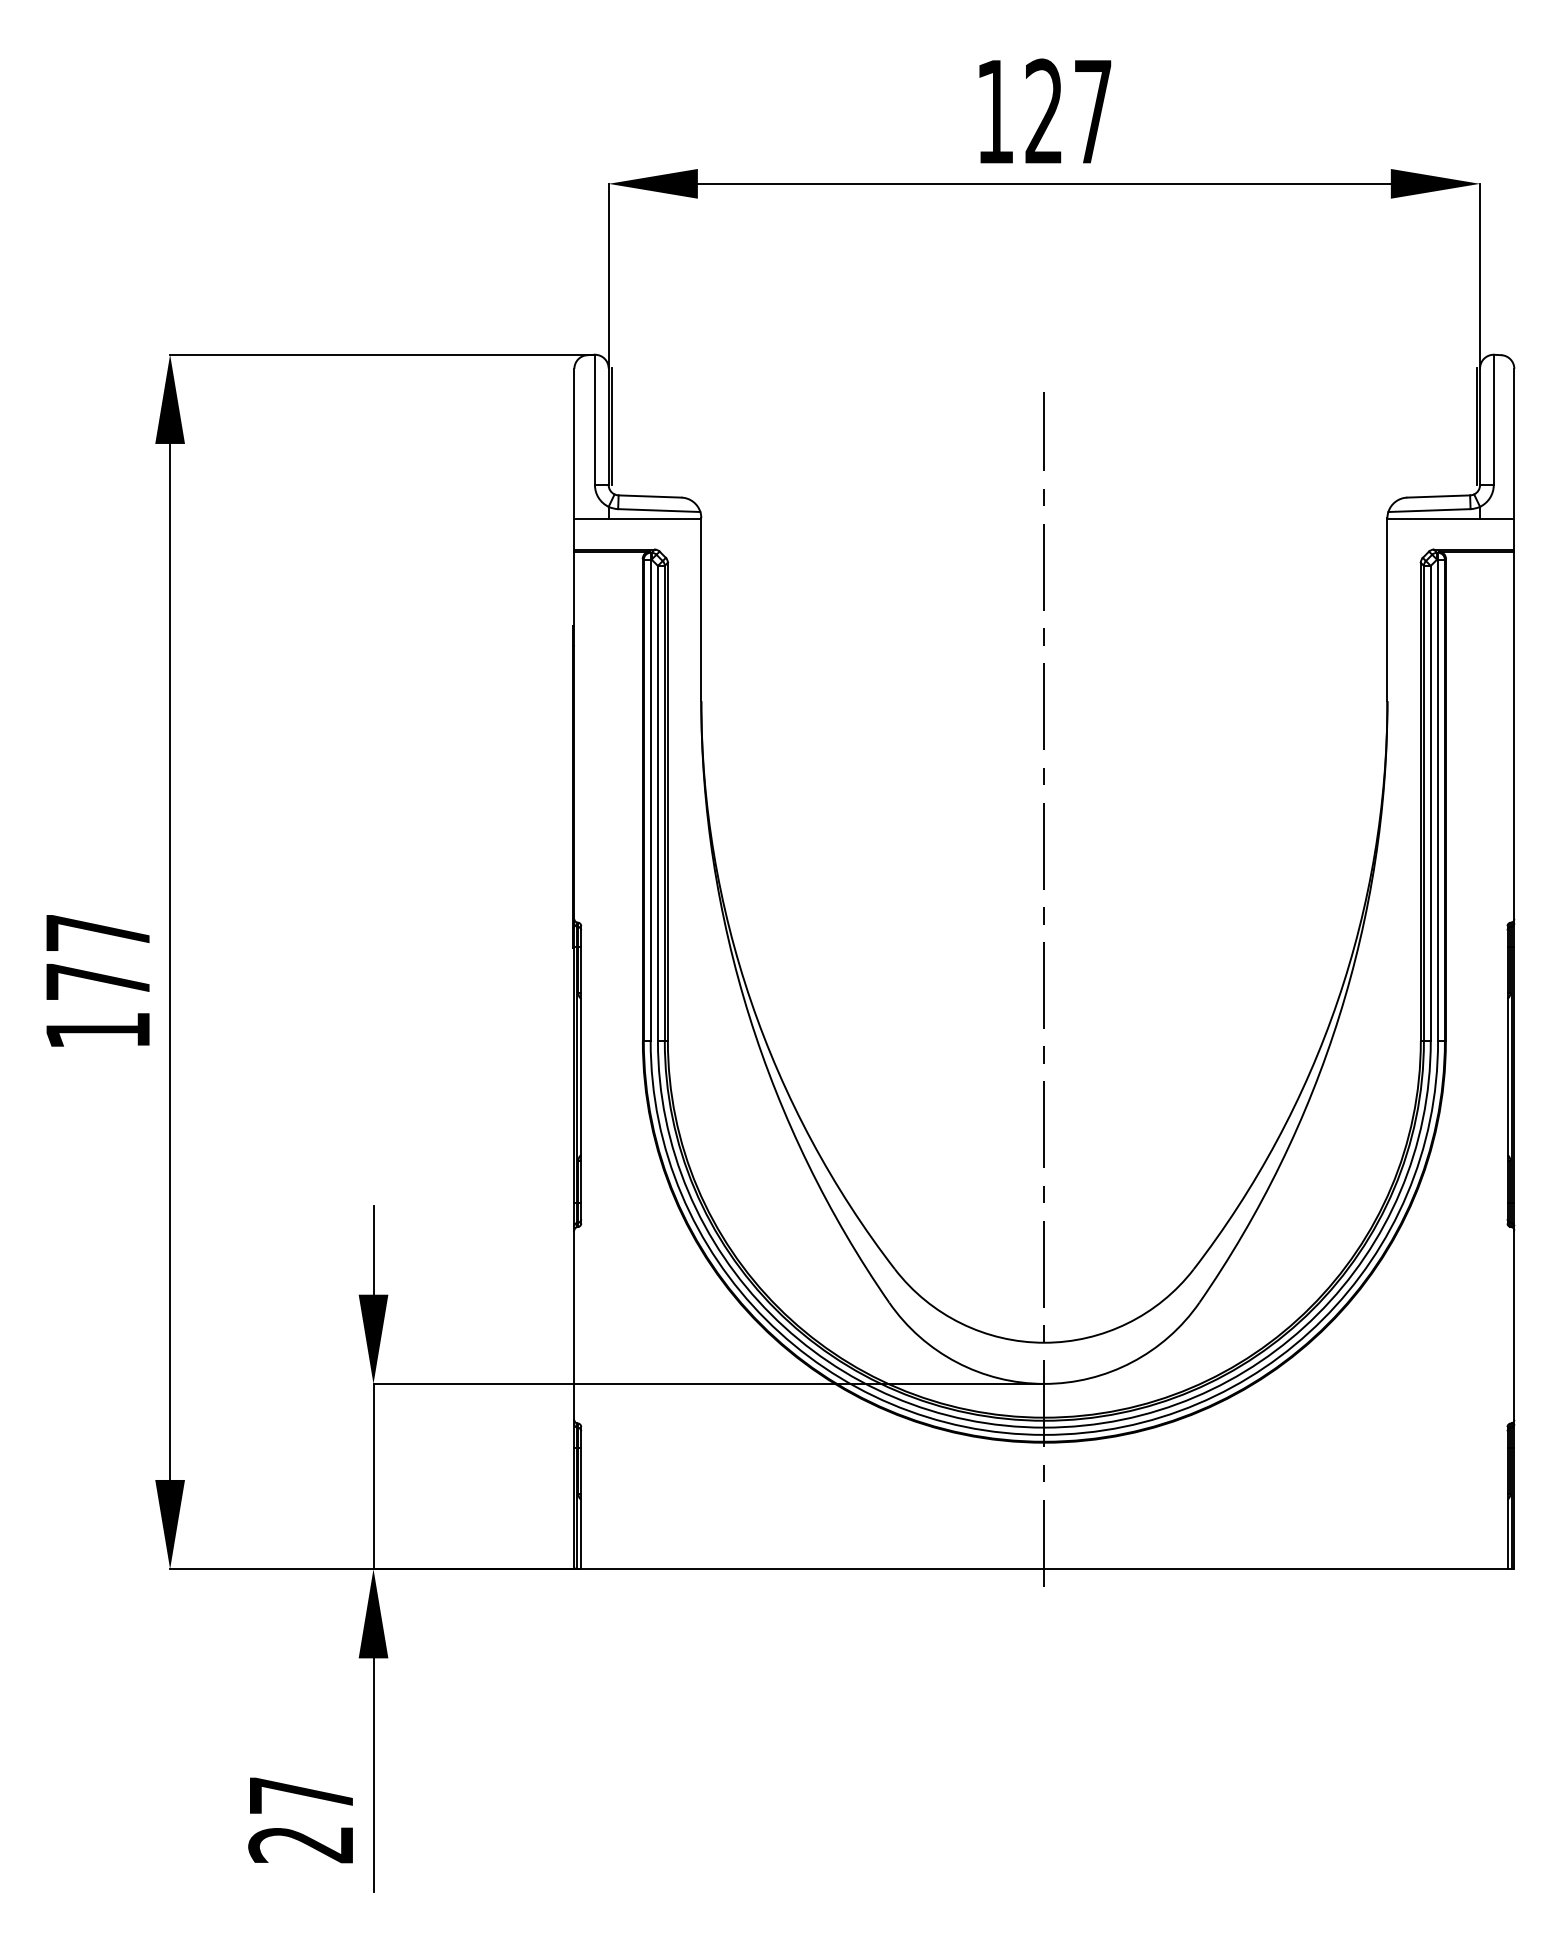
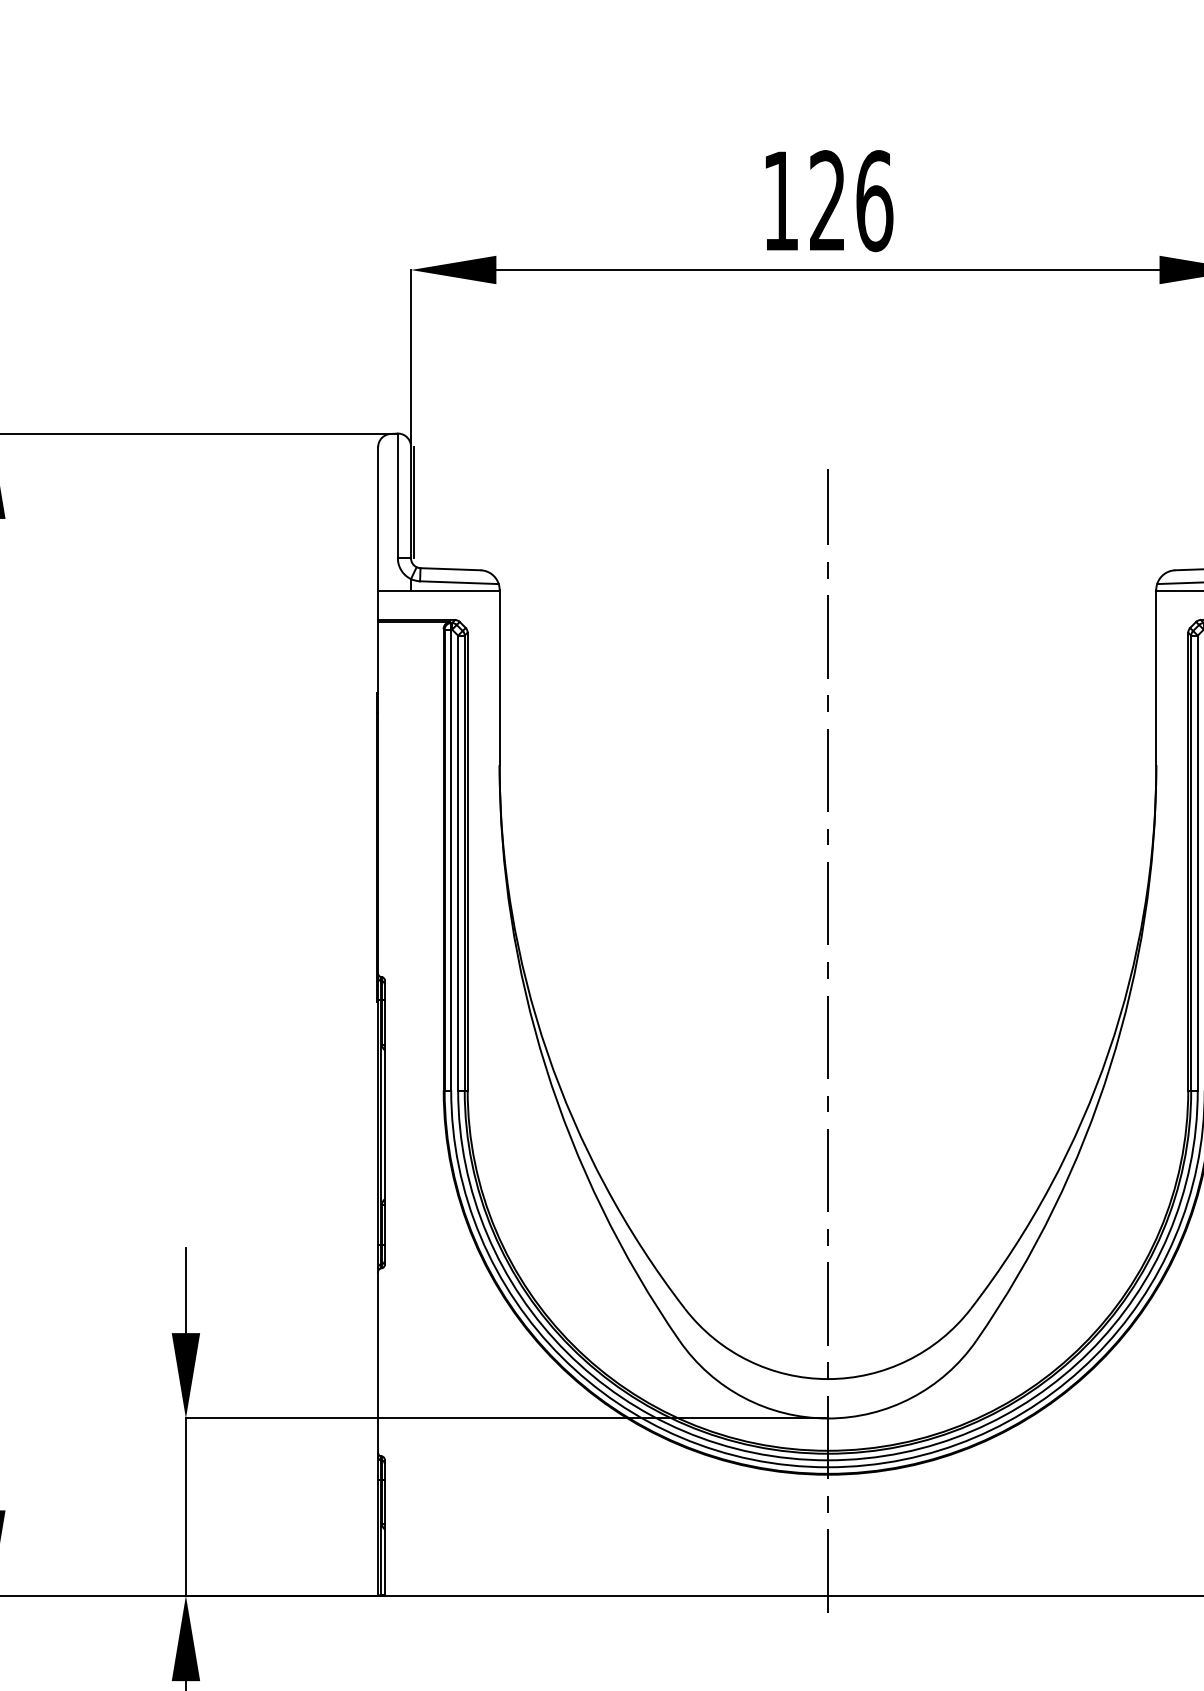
text: (1093, 111) -> (874, 200), 127 -> 126

